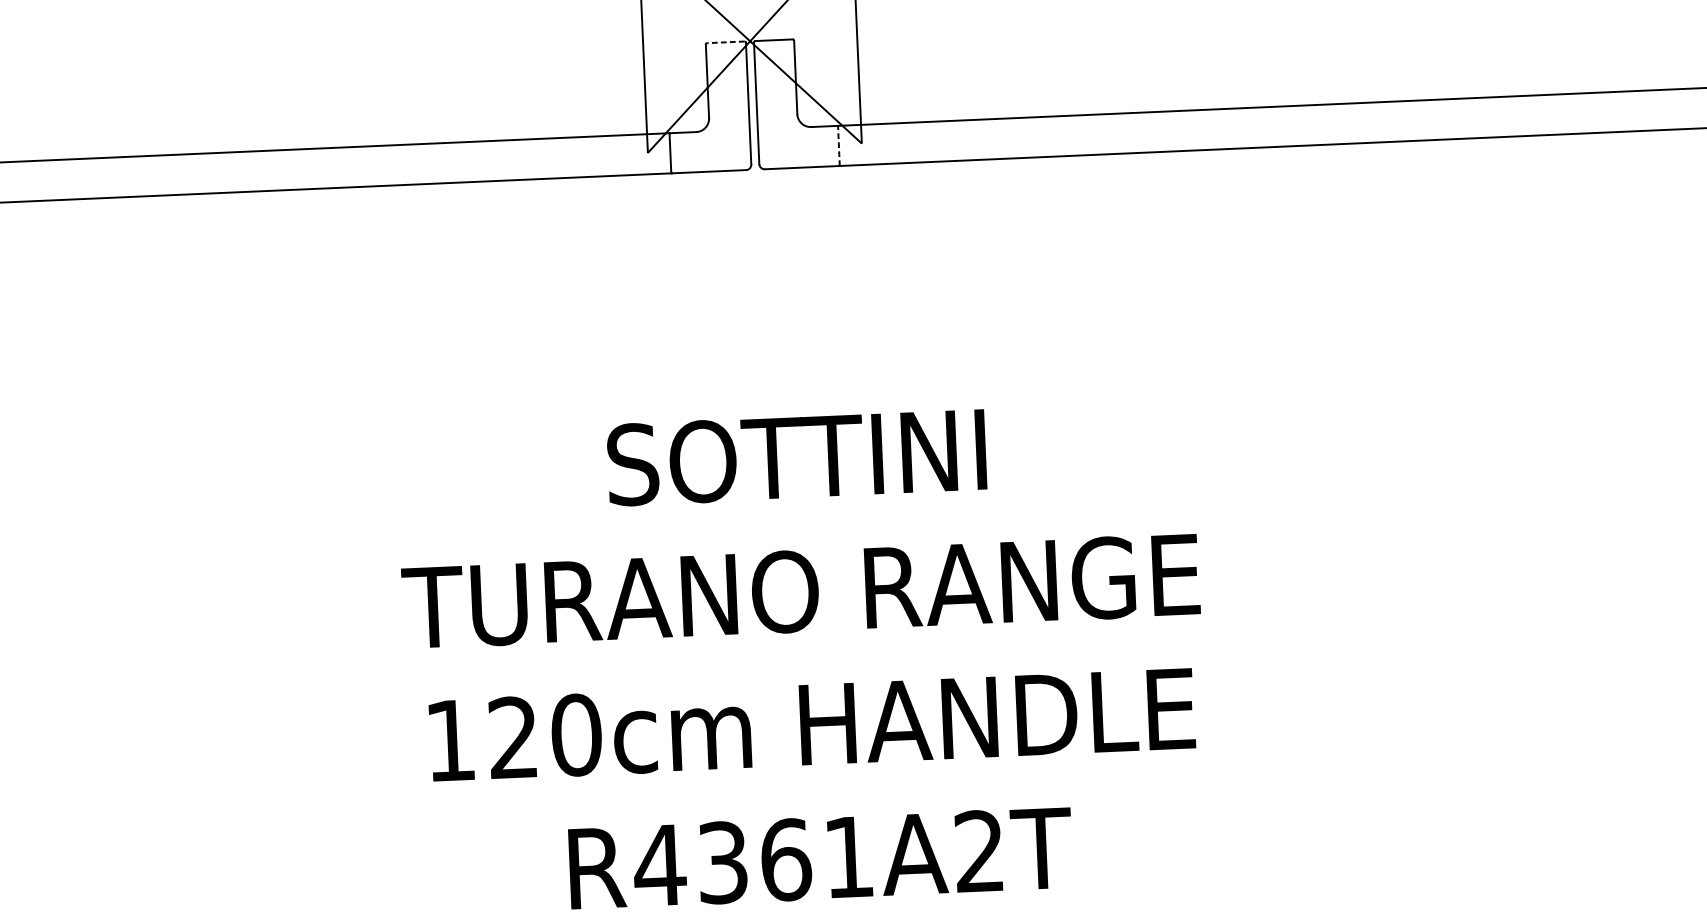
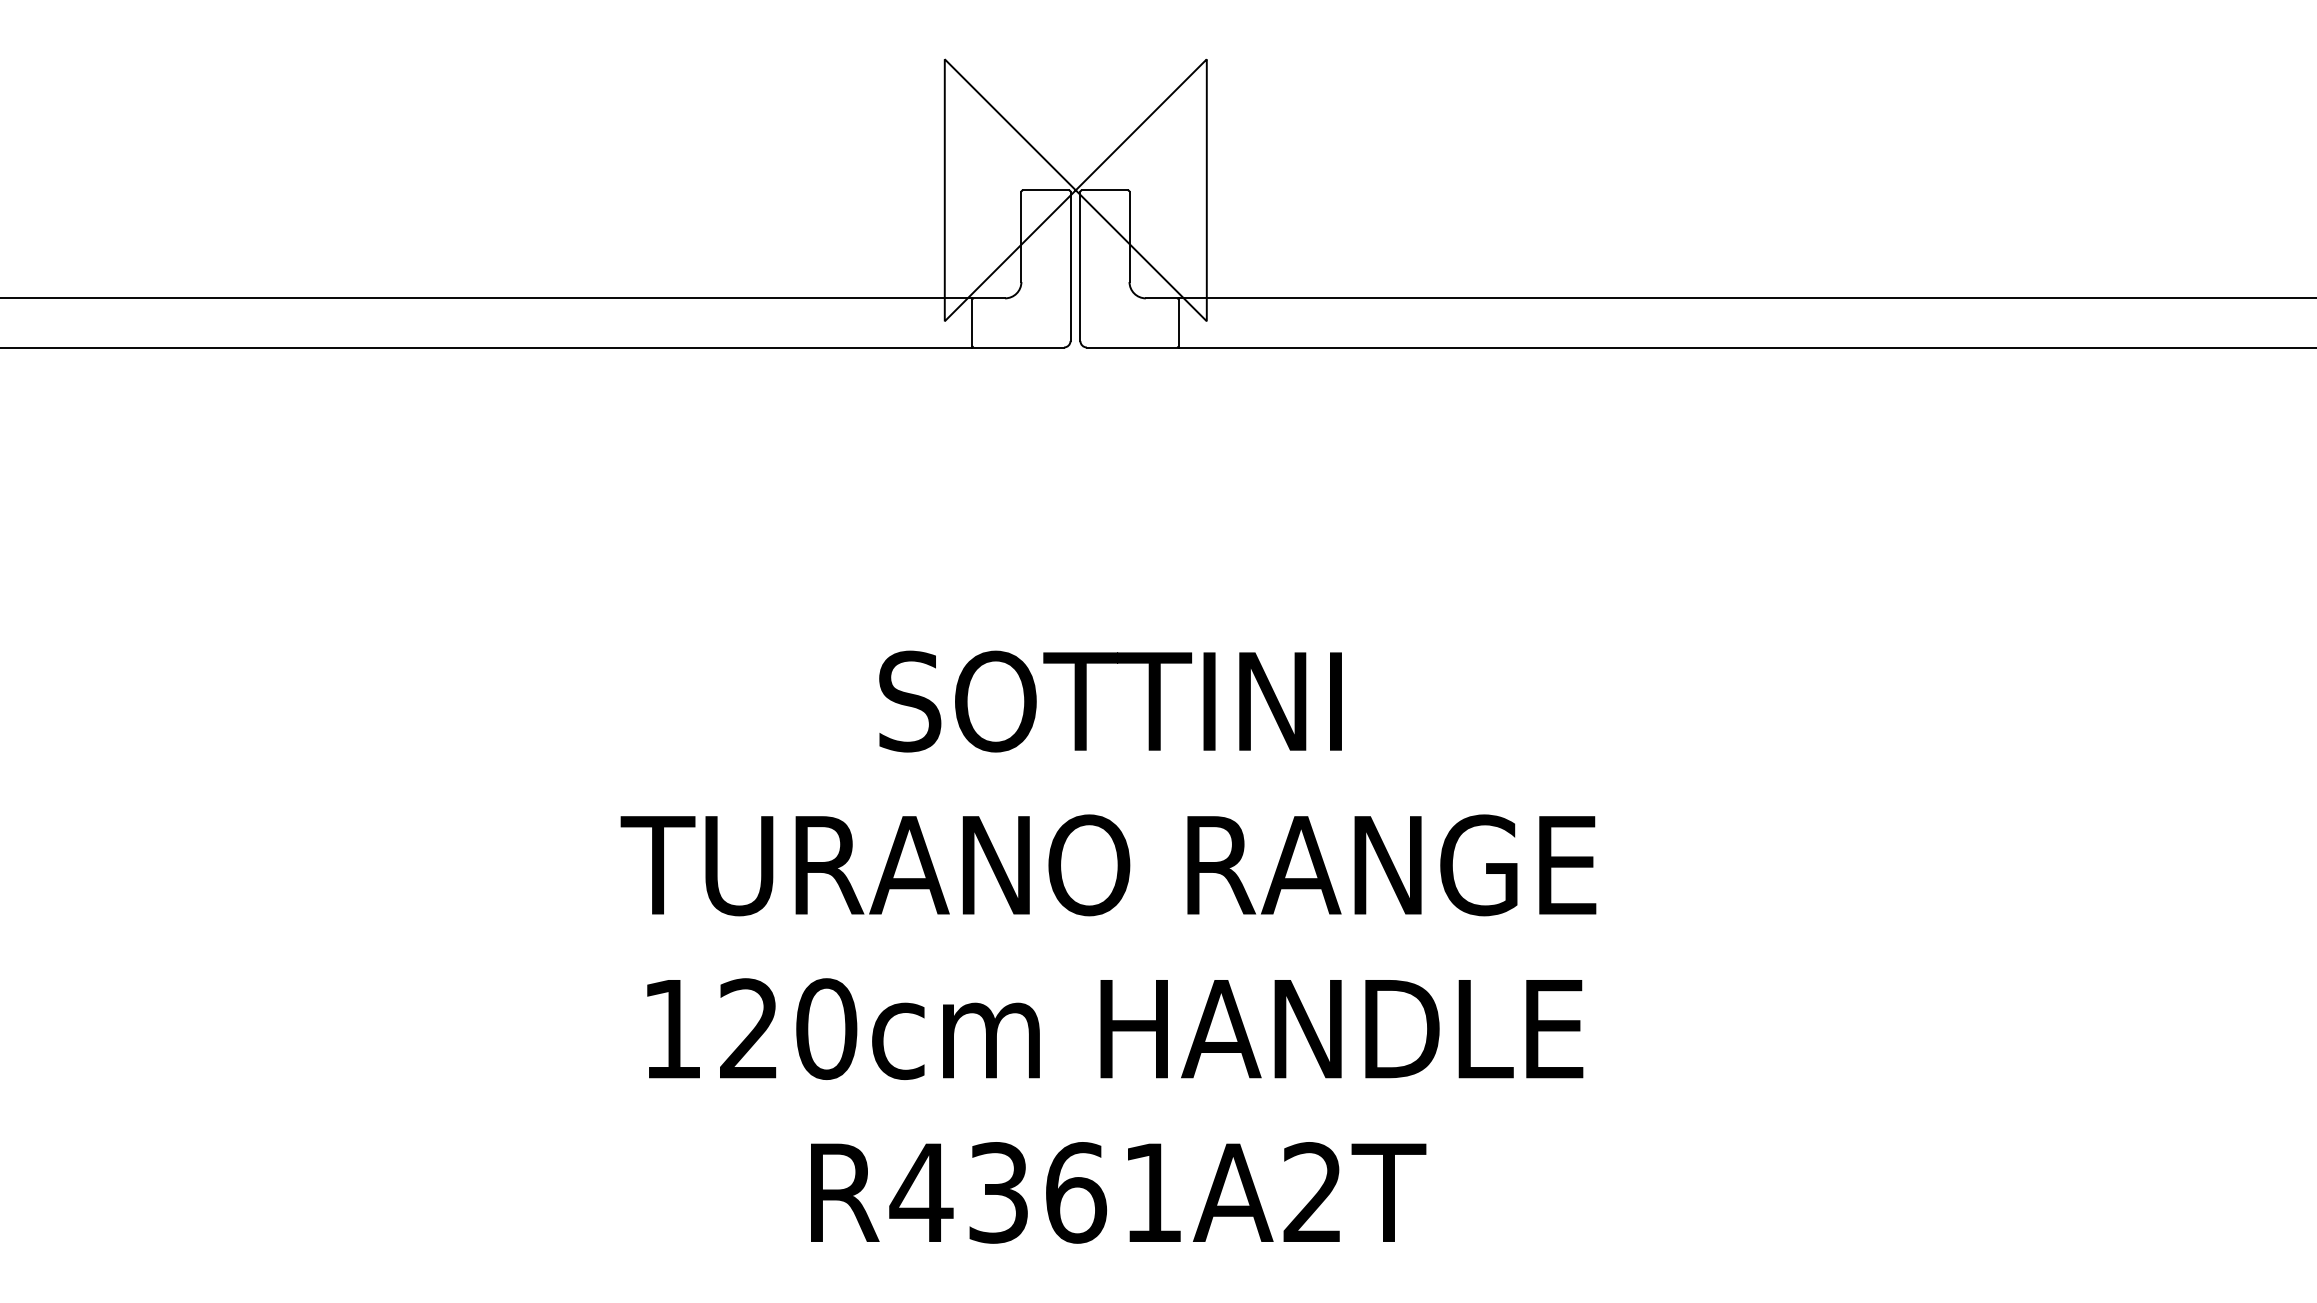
line: (725, 42) -> (1045, 190), dashed -> solid
line: (838, 145) -> (1178, 322), dashed -> solid

